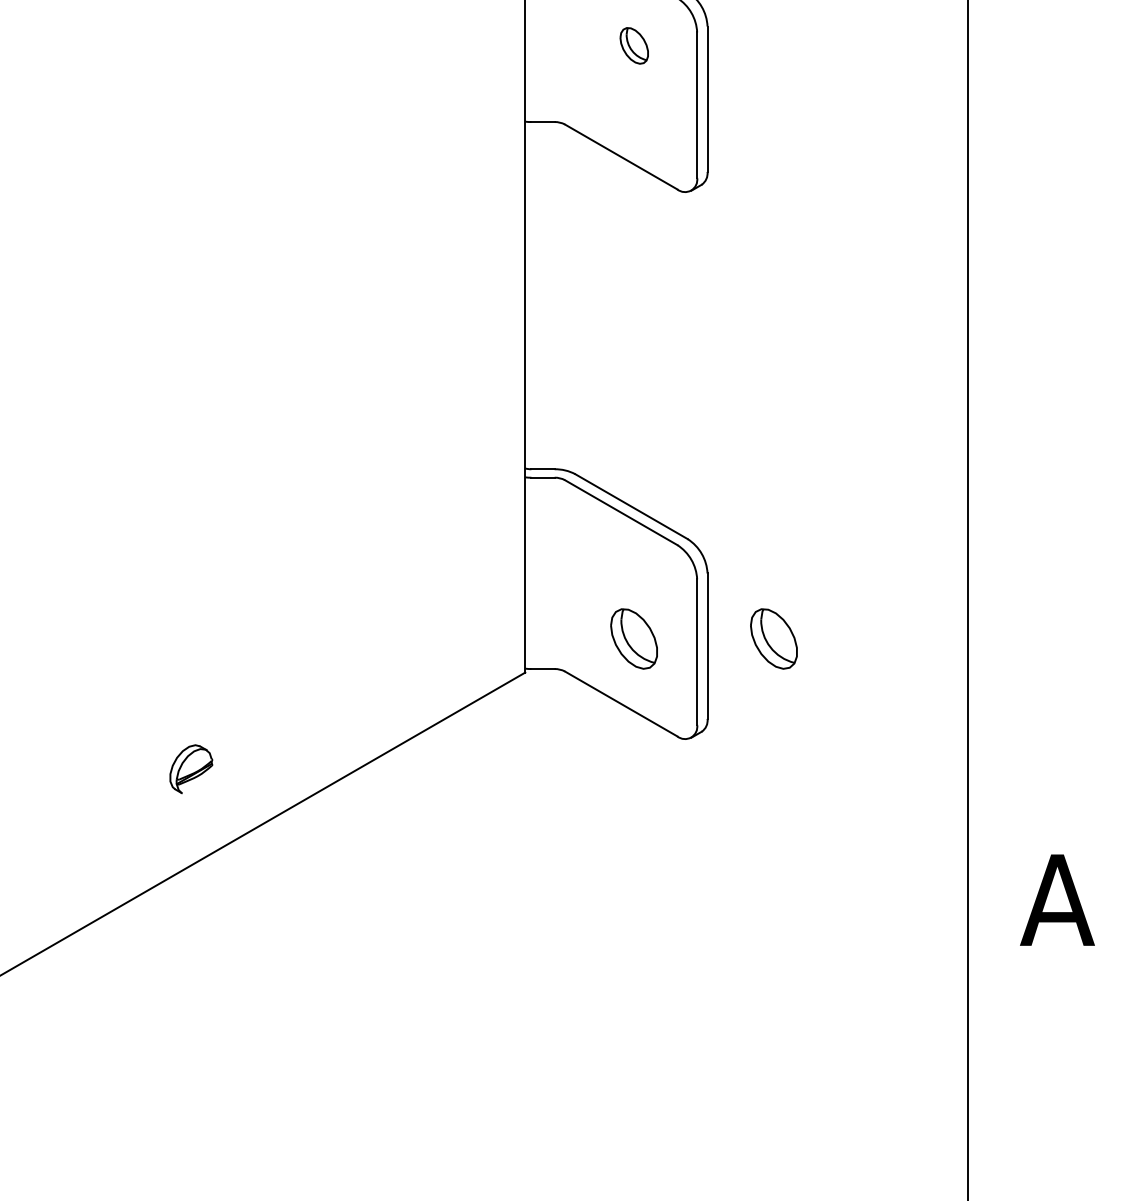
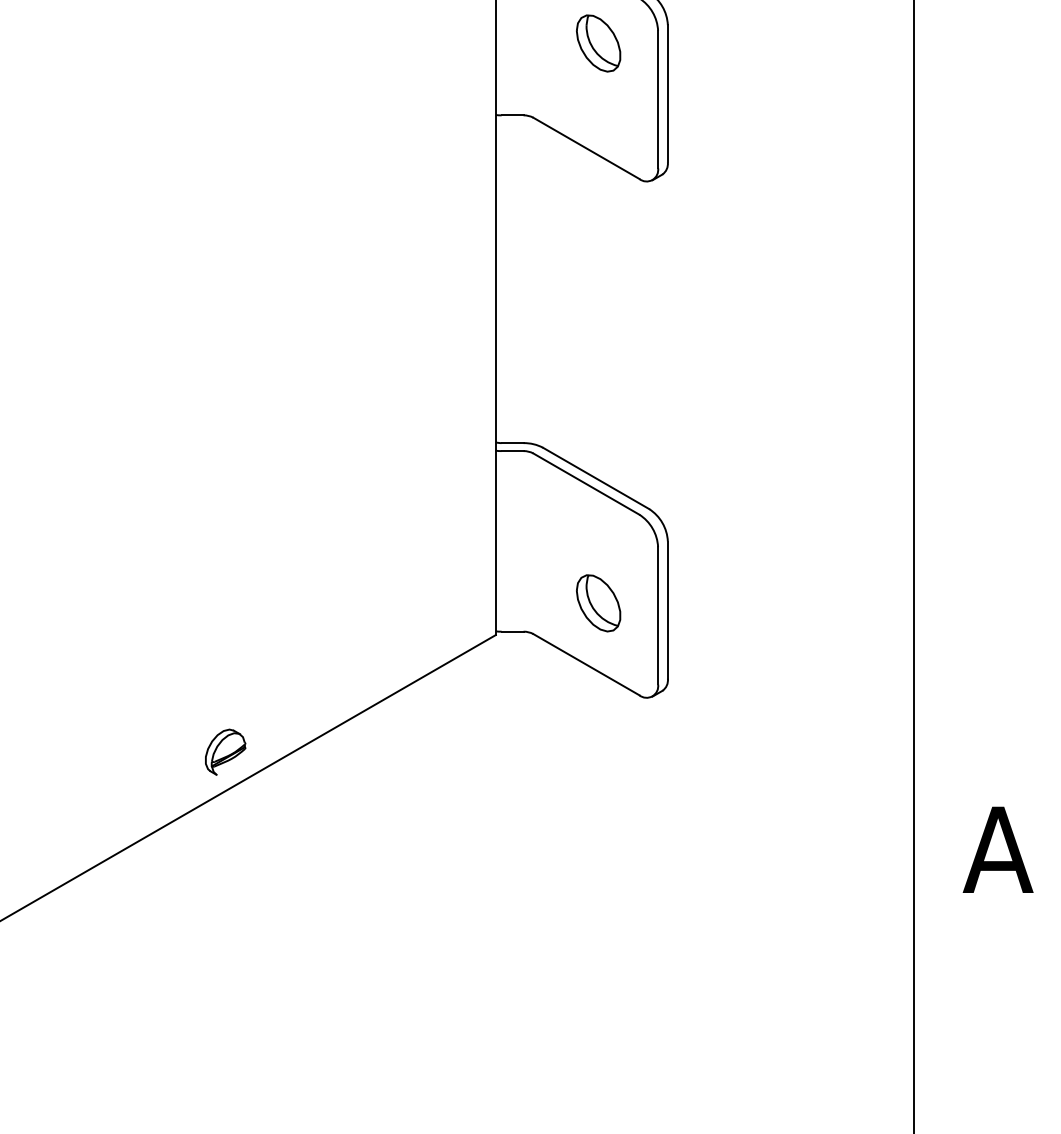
part: (634, 45) -> (598, 43), size x1.67
part: (773, 639) -> (730, 603), removed
part: (191, 768) -> (225, 751), moved

